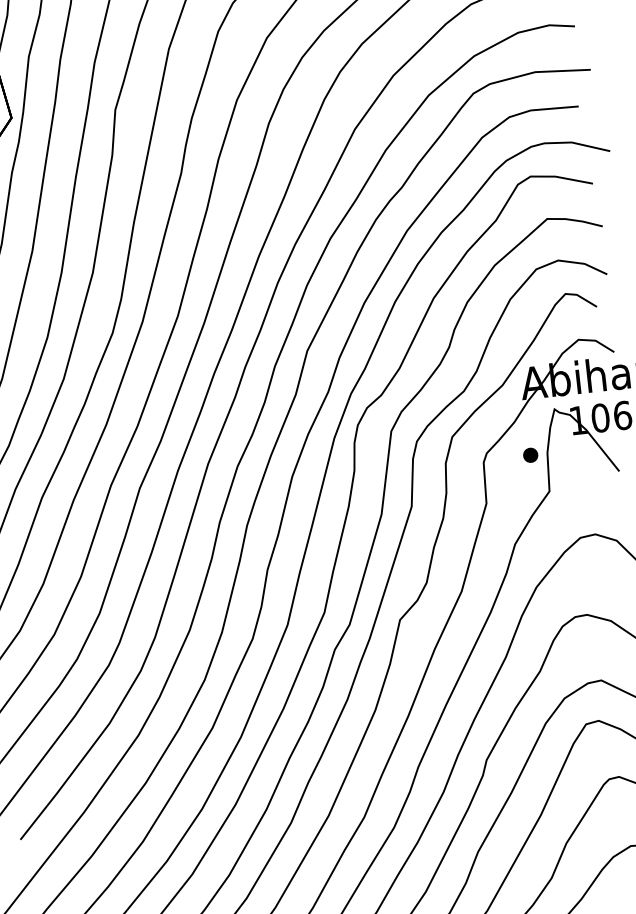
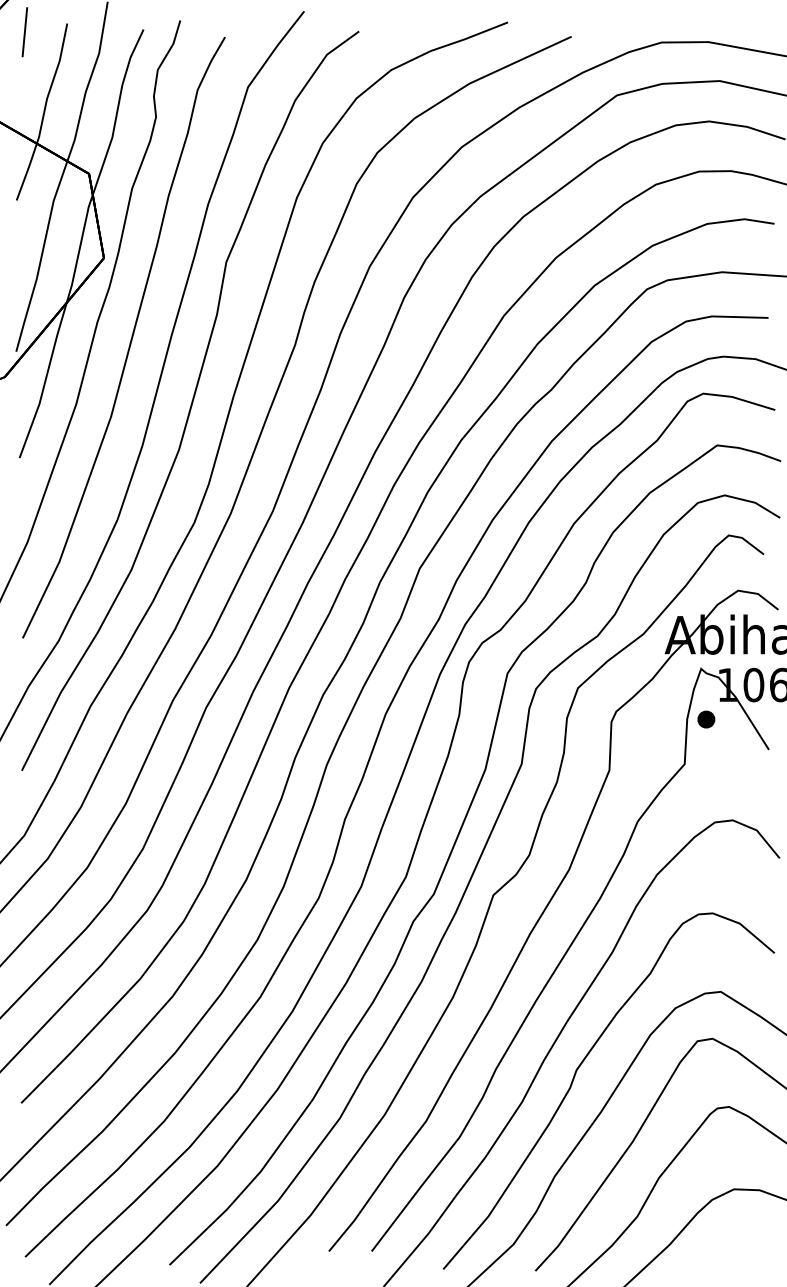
part: (530, 455) -> (706, 719), moved

